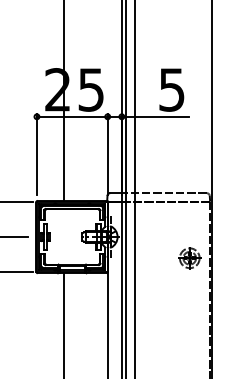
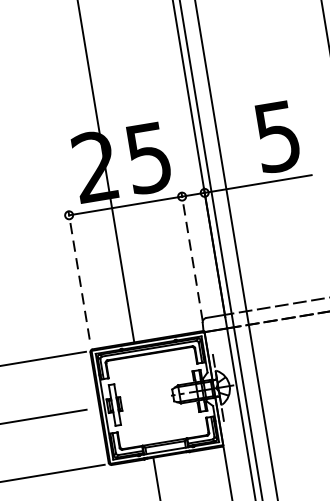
line: (36, 153) -> (78, 274), solid -> dashed
line: (107, 153) -> (191, 255), solid -> dashed

